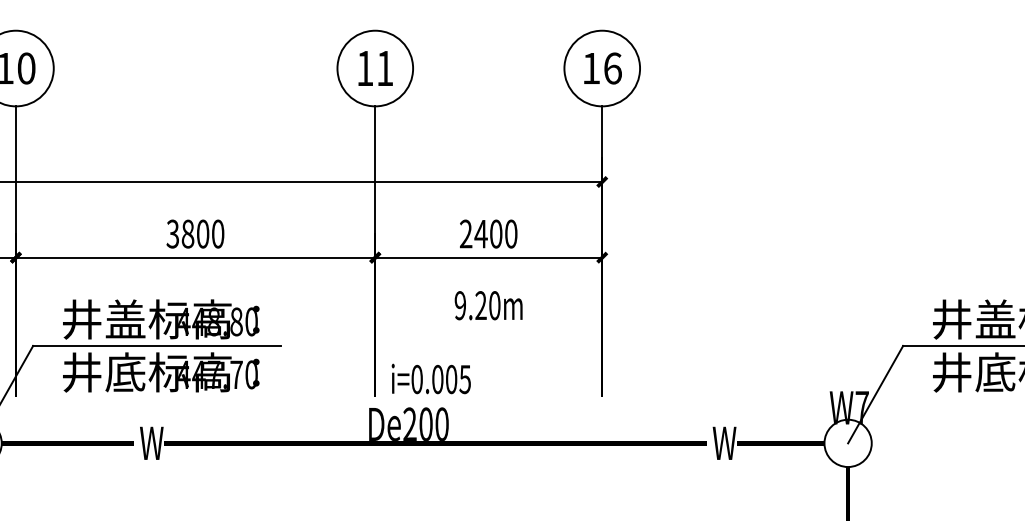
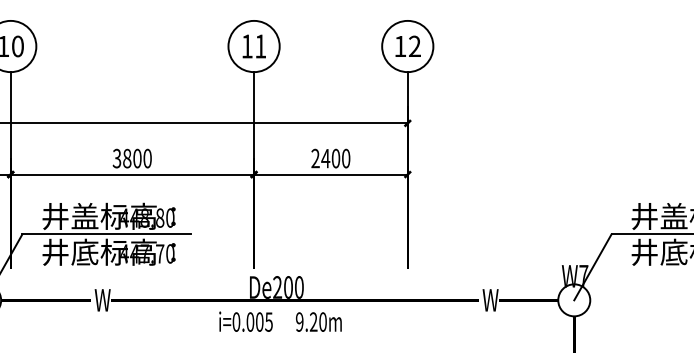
text: (613, 68) -> (415, 46), 16 -> 12
text: (488, 304) -> (318, 321), moved
text: (430, 378) -> (245, 321), moved

